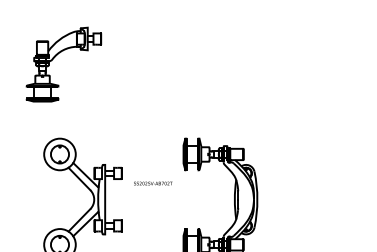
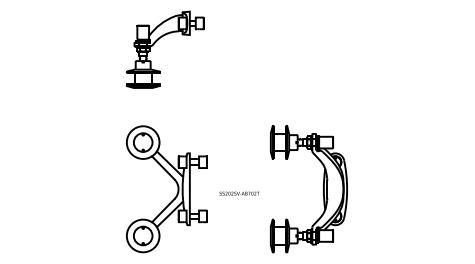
part: (56, 56) -> (157, 41), moved
text: (153, 183) -> (239, 193), moved

